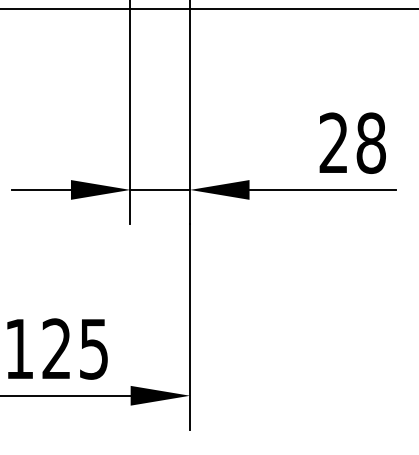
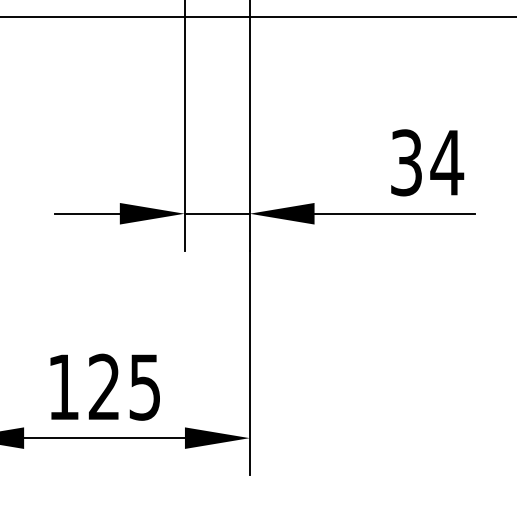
text: (353, 142) -> (427, 162), 28 -> 34

